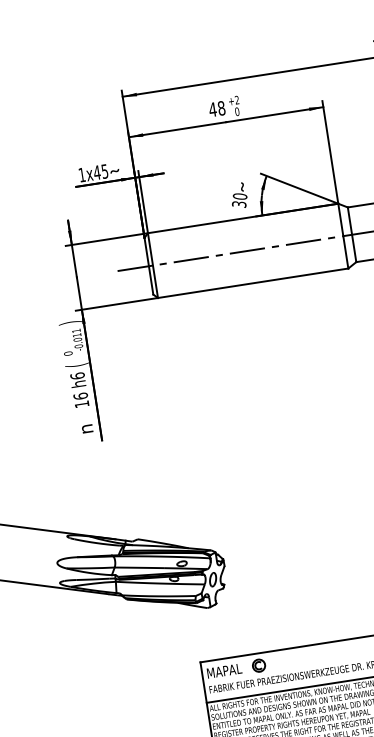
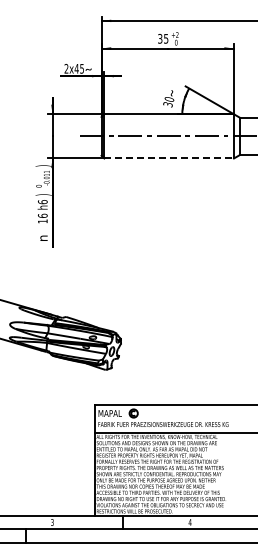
text: (216, 108) -> (162, 38), 48 -> 35
text: (81, 174) -> (66, 68), 1x45 -> 2x45
line: (253, 283) -> (169, 158), solid -> dashed
text: (76, 364) -> (43, 194), ( -> )

